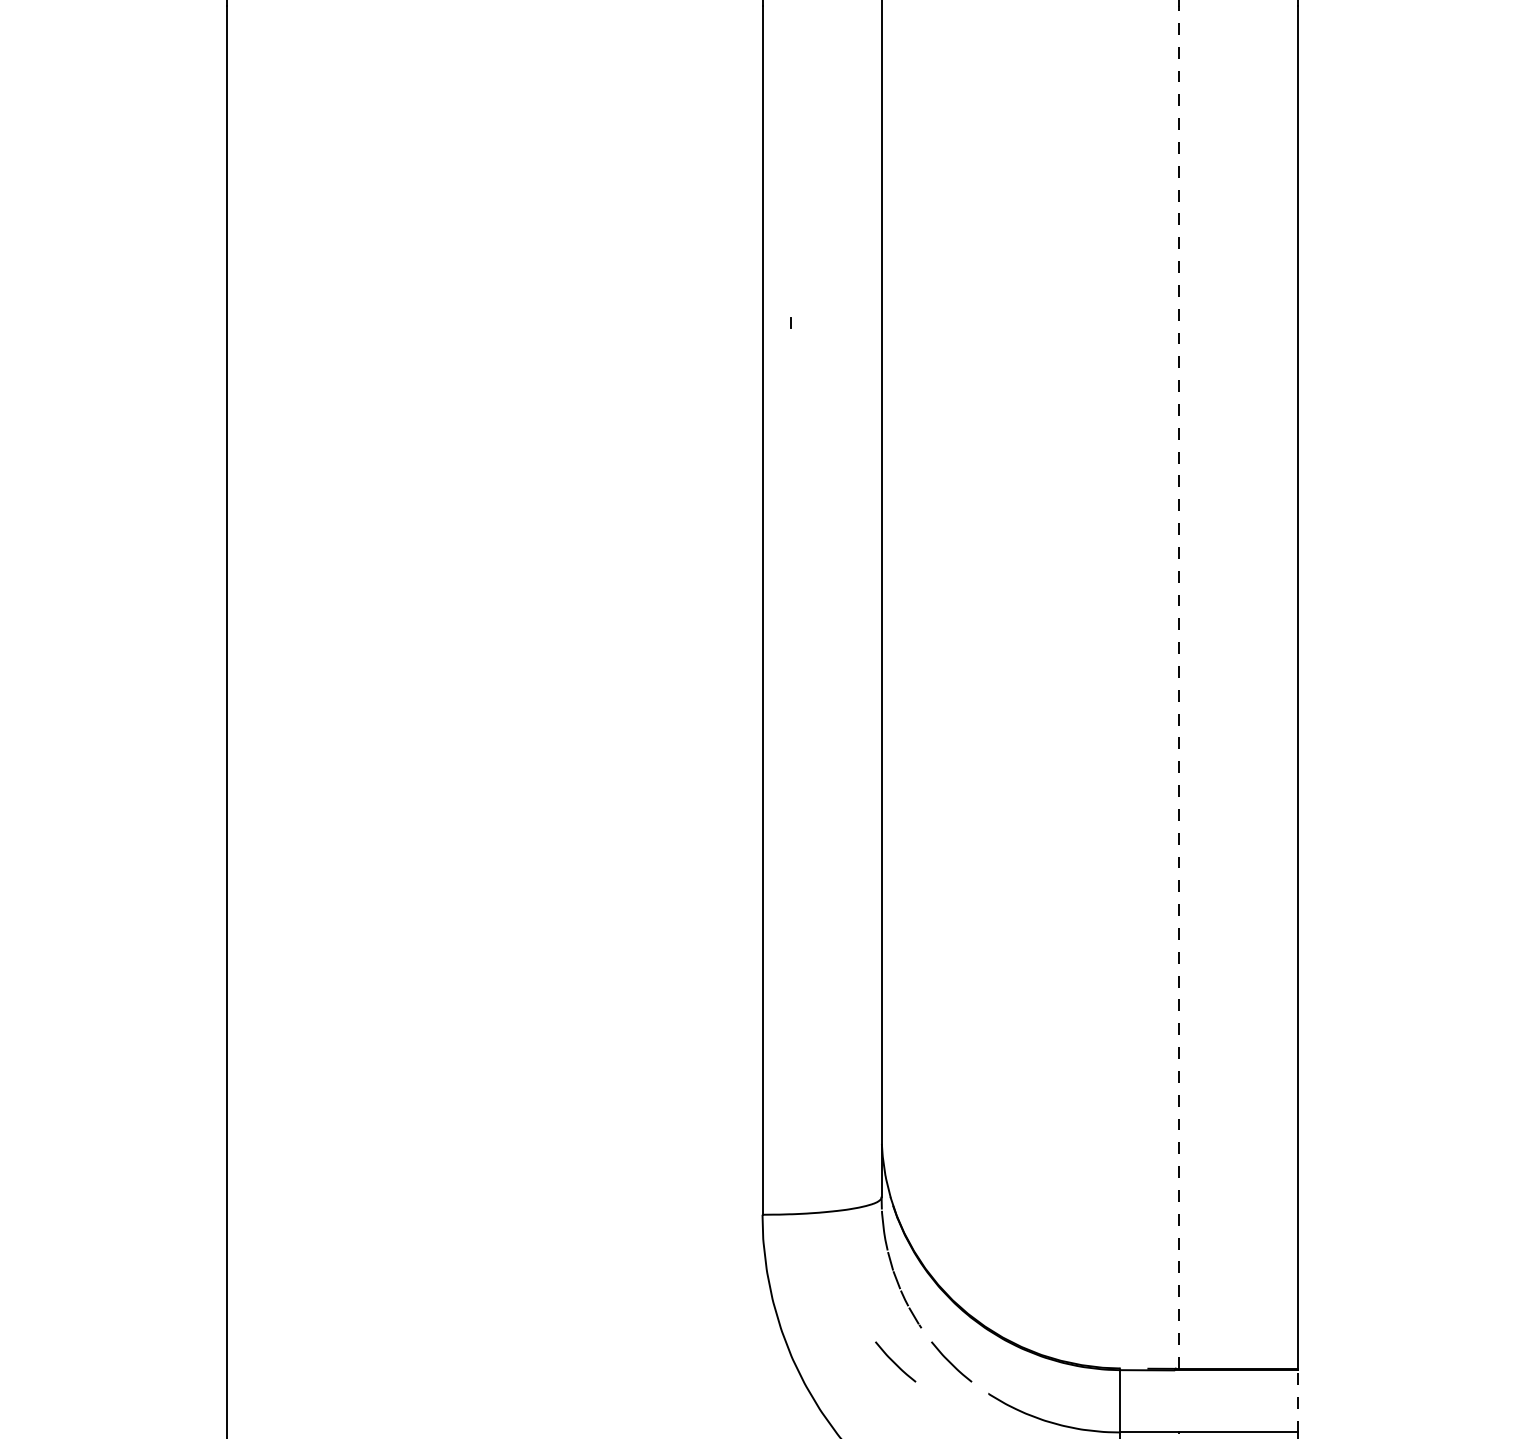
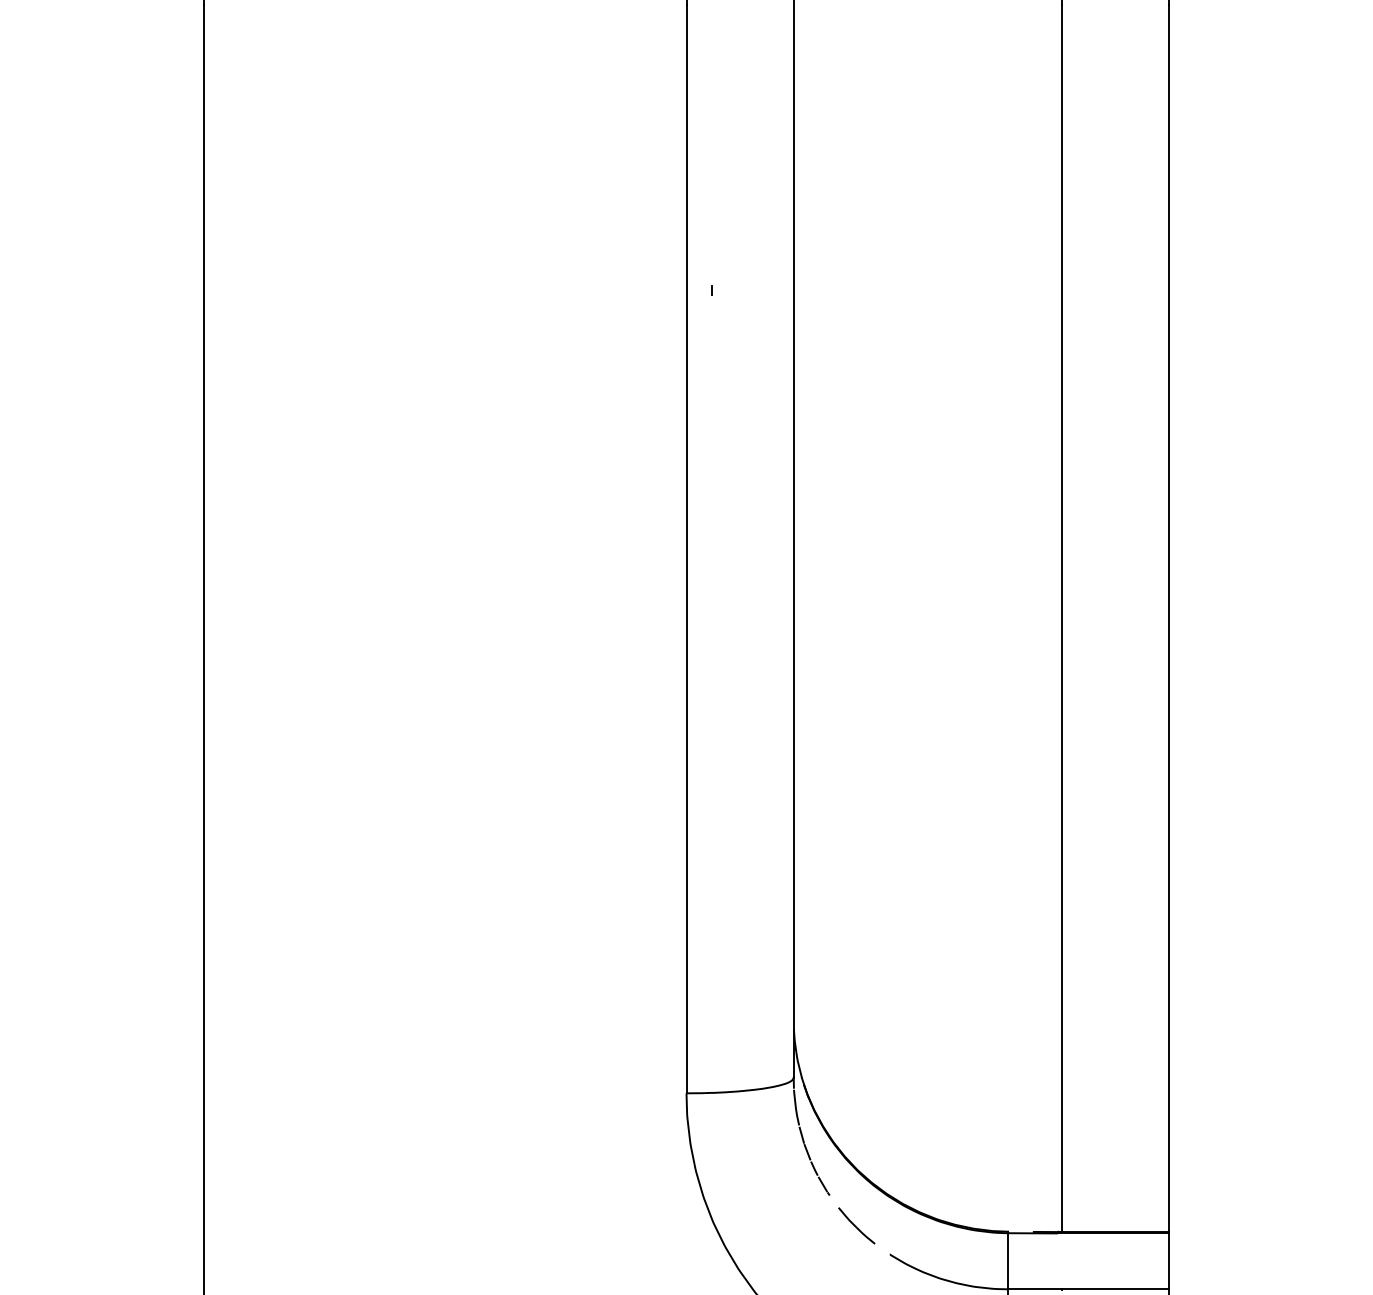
line: (1179, 686) -> (1061, 617), dashed -> solid
curve: (894, 1361) -> (805, 1225), removed
line: (1298, 1400) -> (1169, 1260), dashed -> solid

